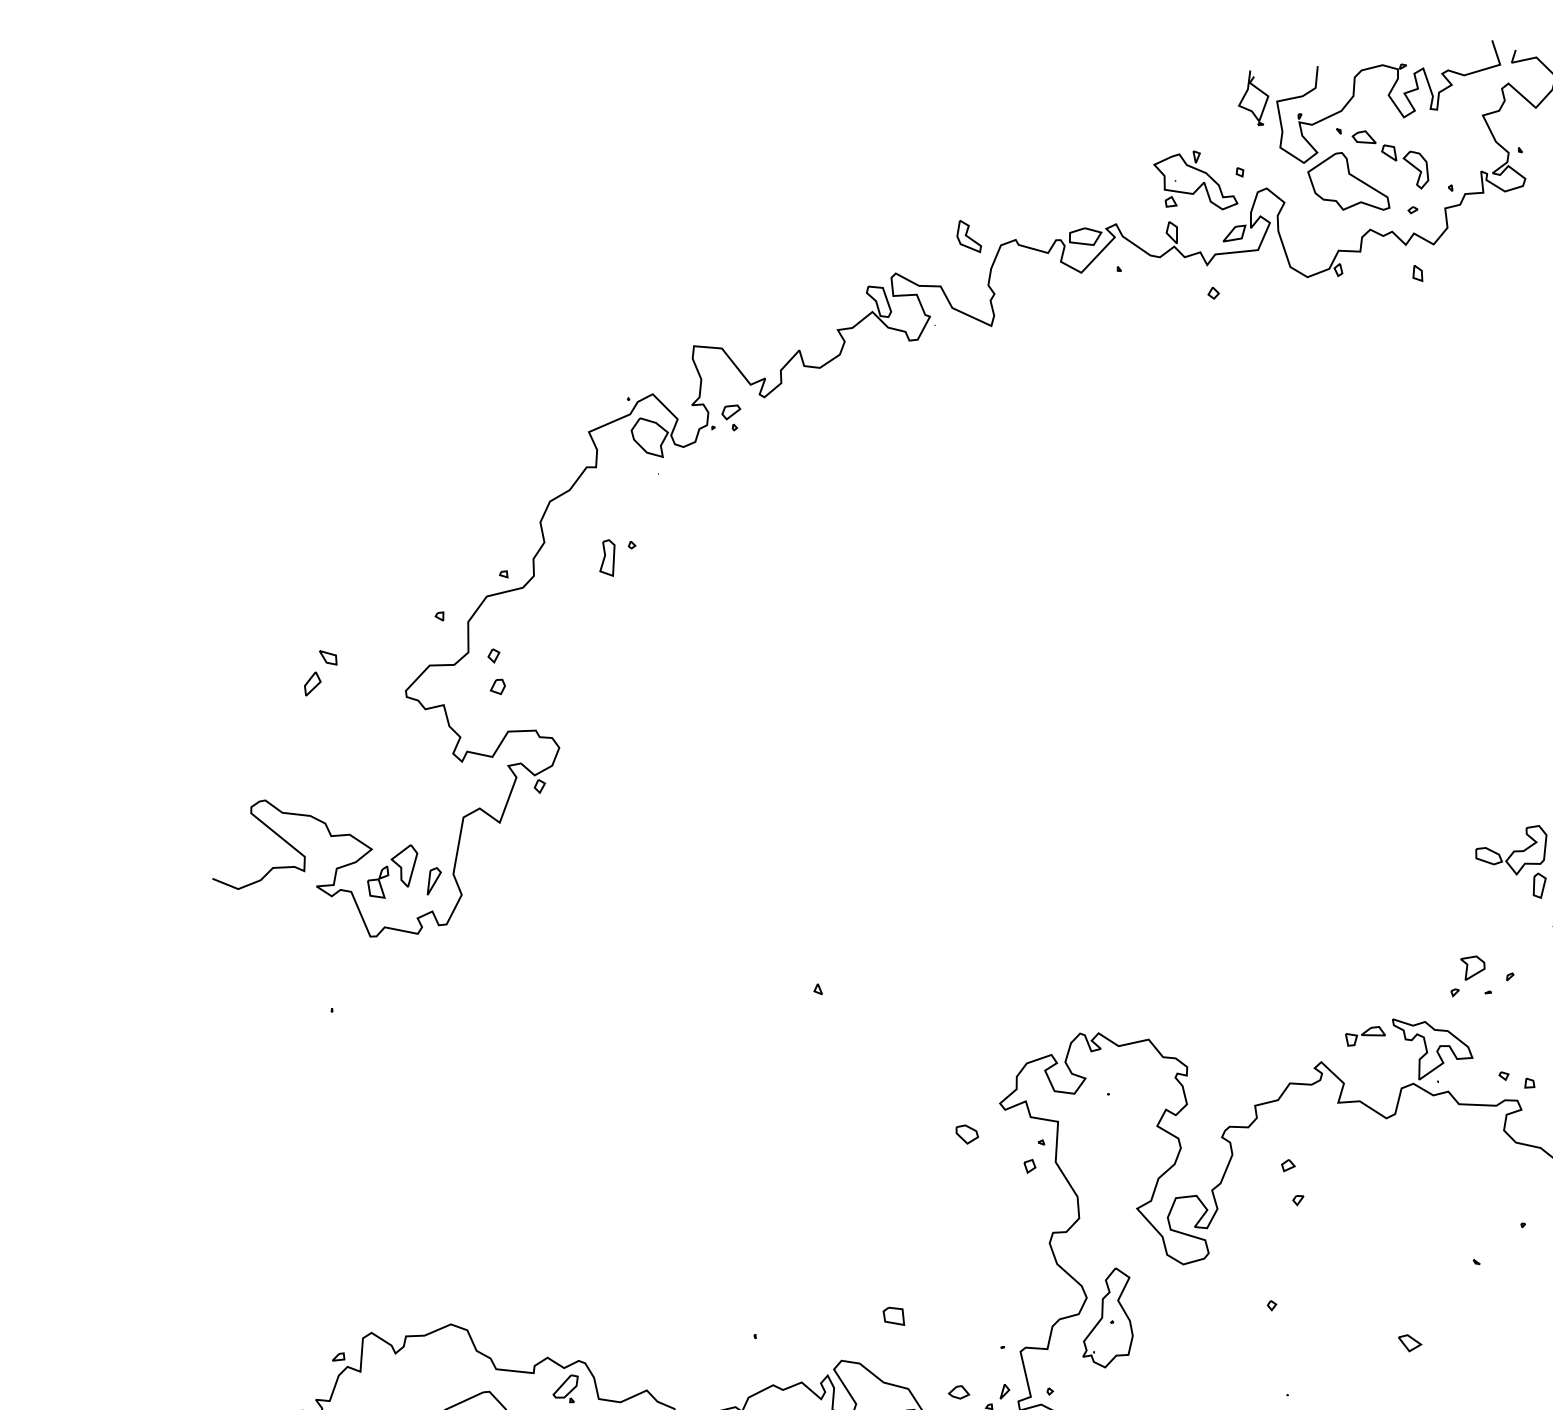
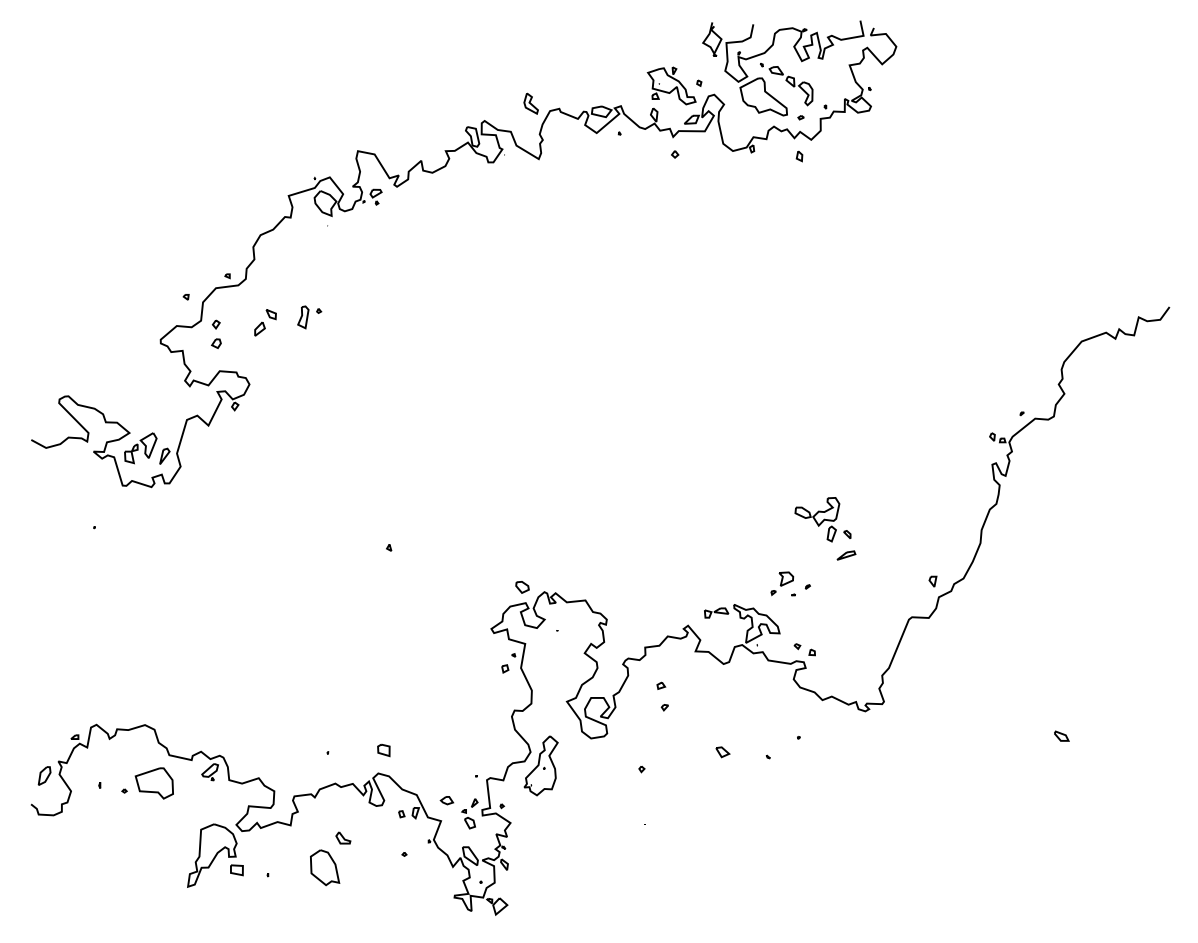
part: (617, 557) -> (309, 317), moved
part: (320, 671) -> (265, 322), moved
part: (967, 1134) -> (522, 587), moved
part: (893, 1316) -> (383, 750), moved
part: (1409, 1343) -> (722, 752), moved

